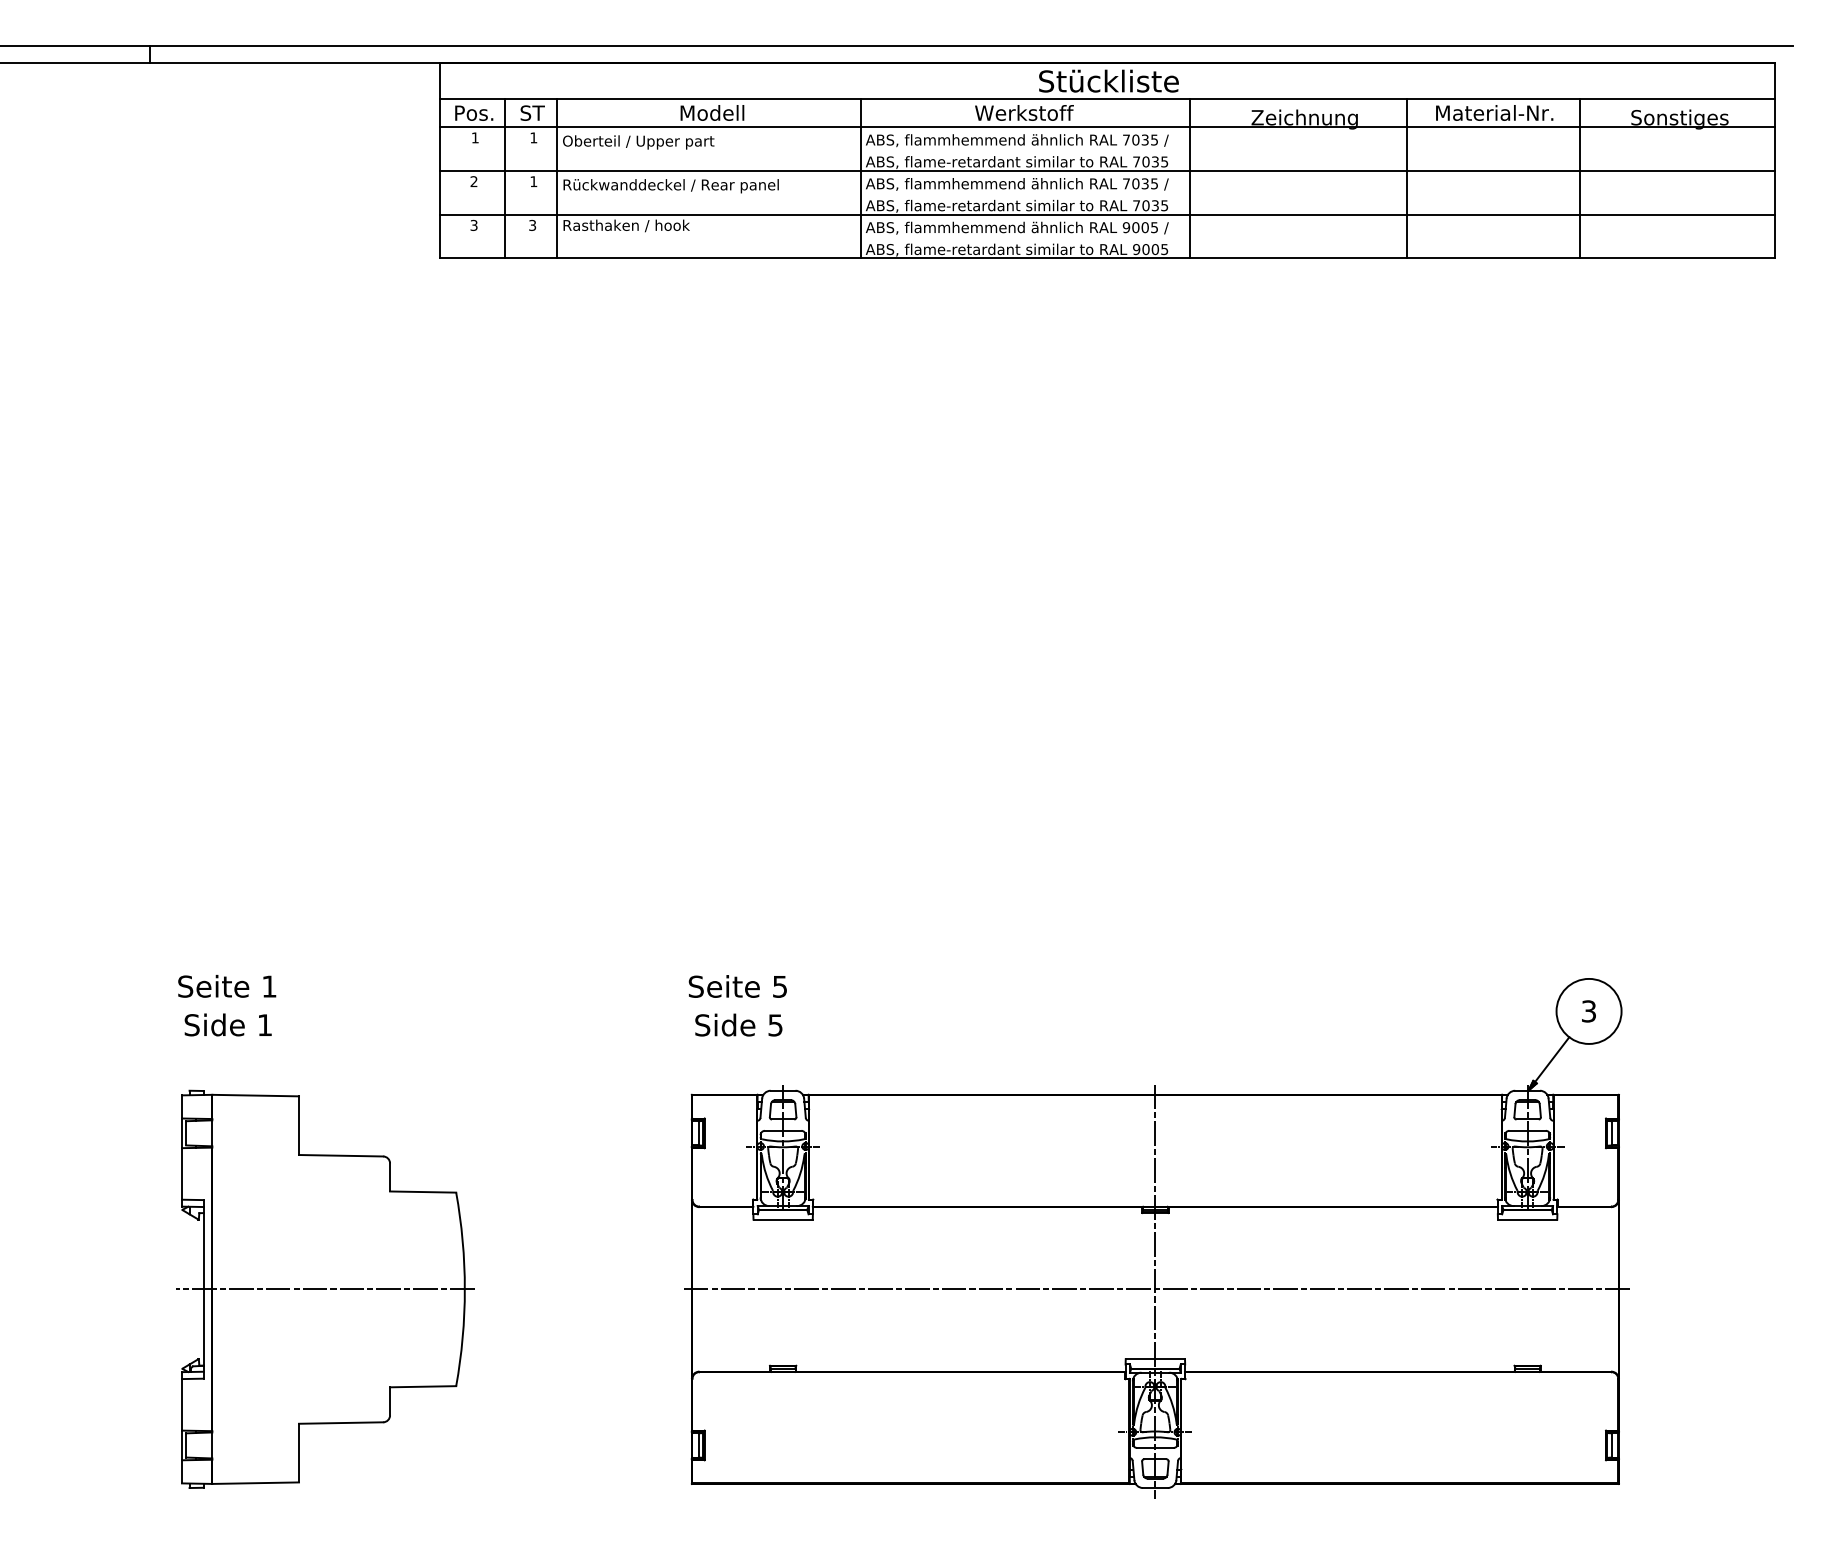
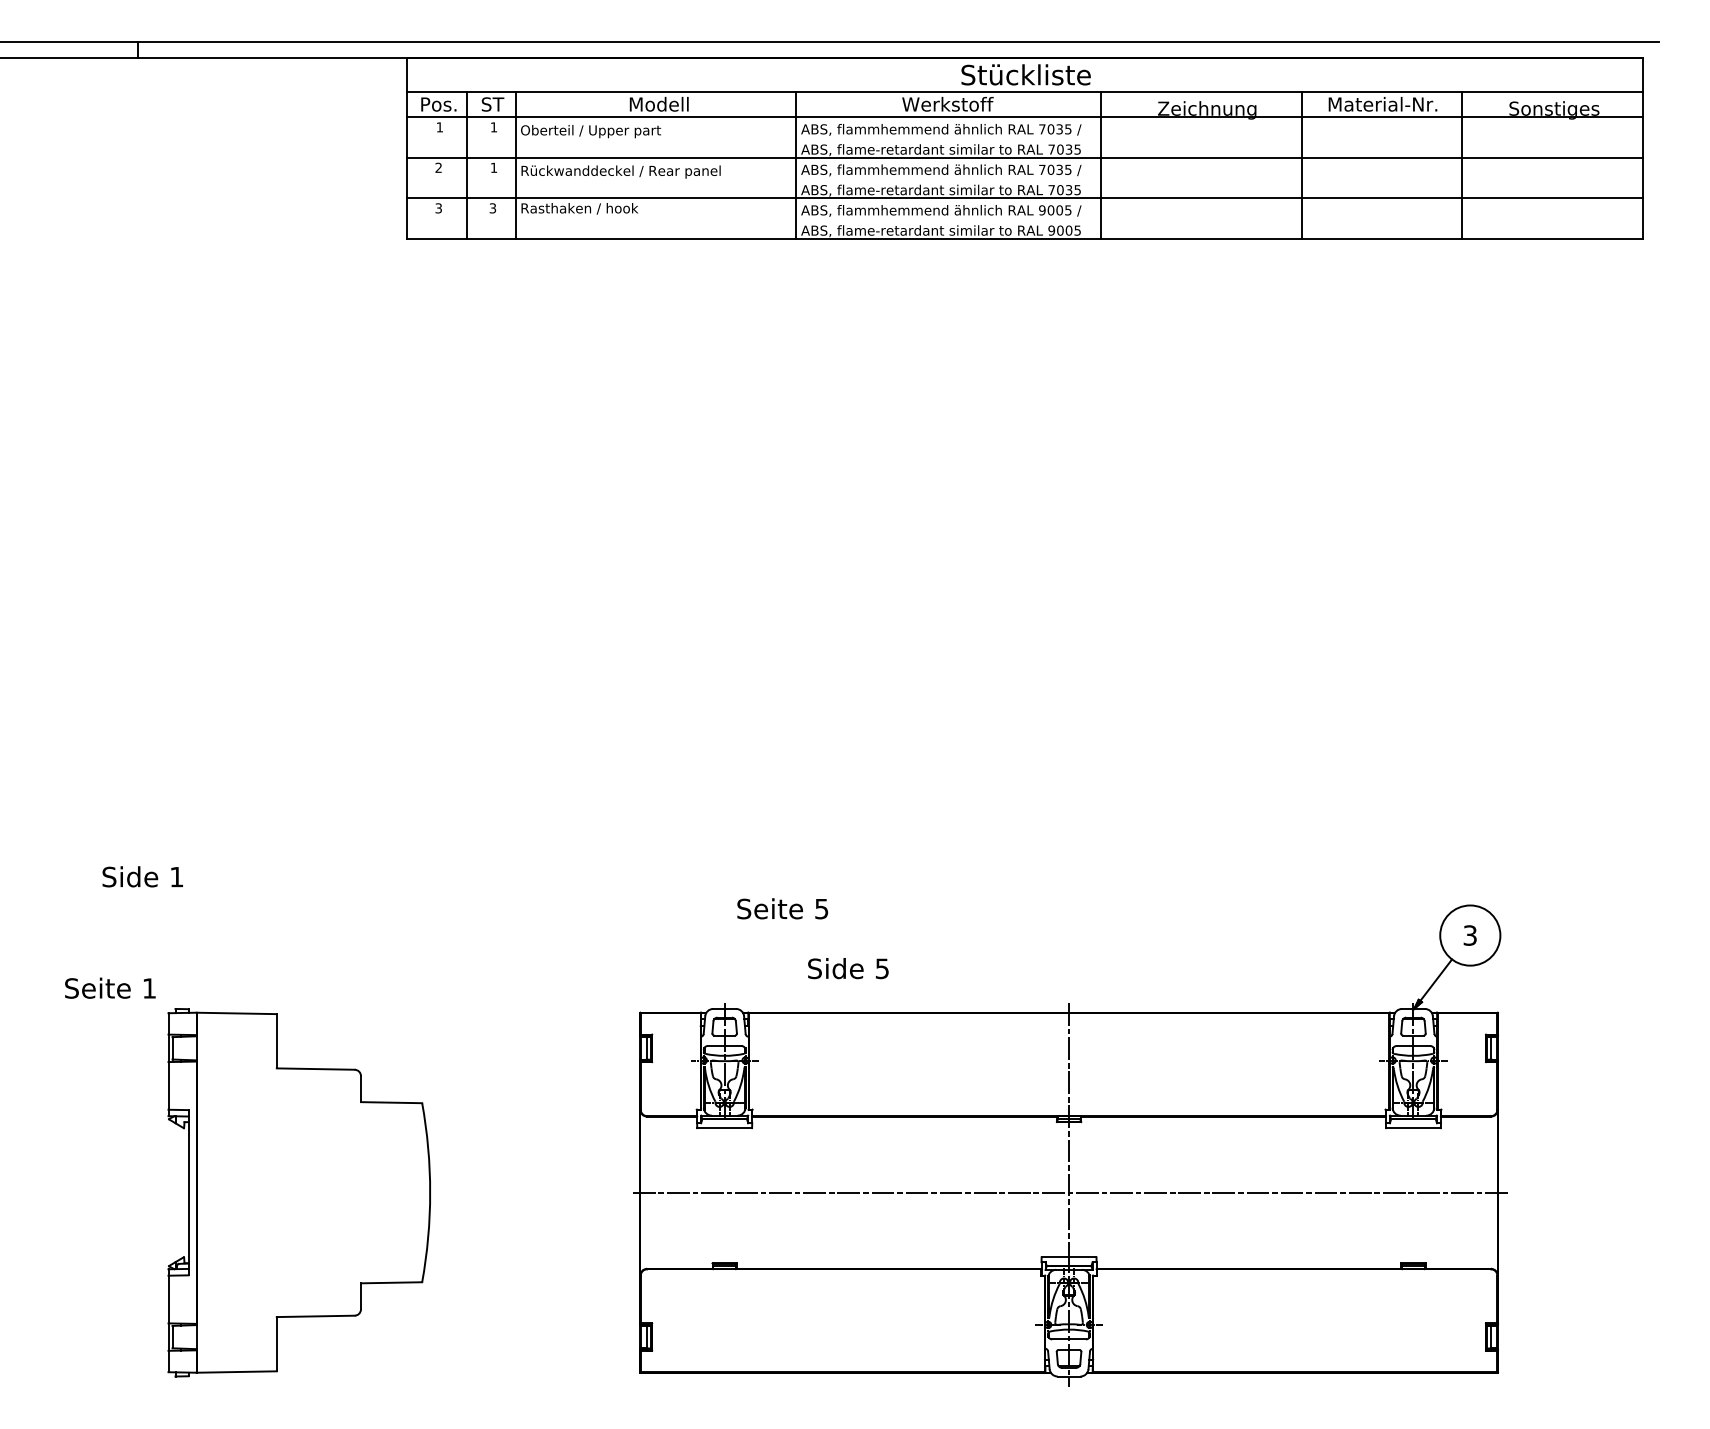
text: (227, 986) -> (110, 988), moved
text: (737, 986) -> (782, 908), moved
text: (227, 1024) -> (142, 876), moved
text: (738, 1024) -> (848, 968), moved
line: (325, 1289) -> (301, 1192), removed

